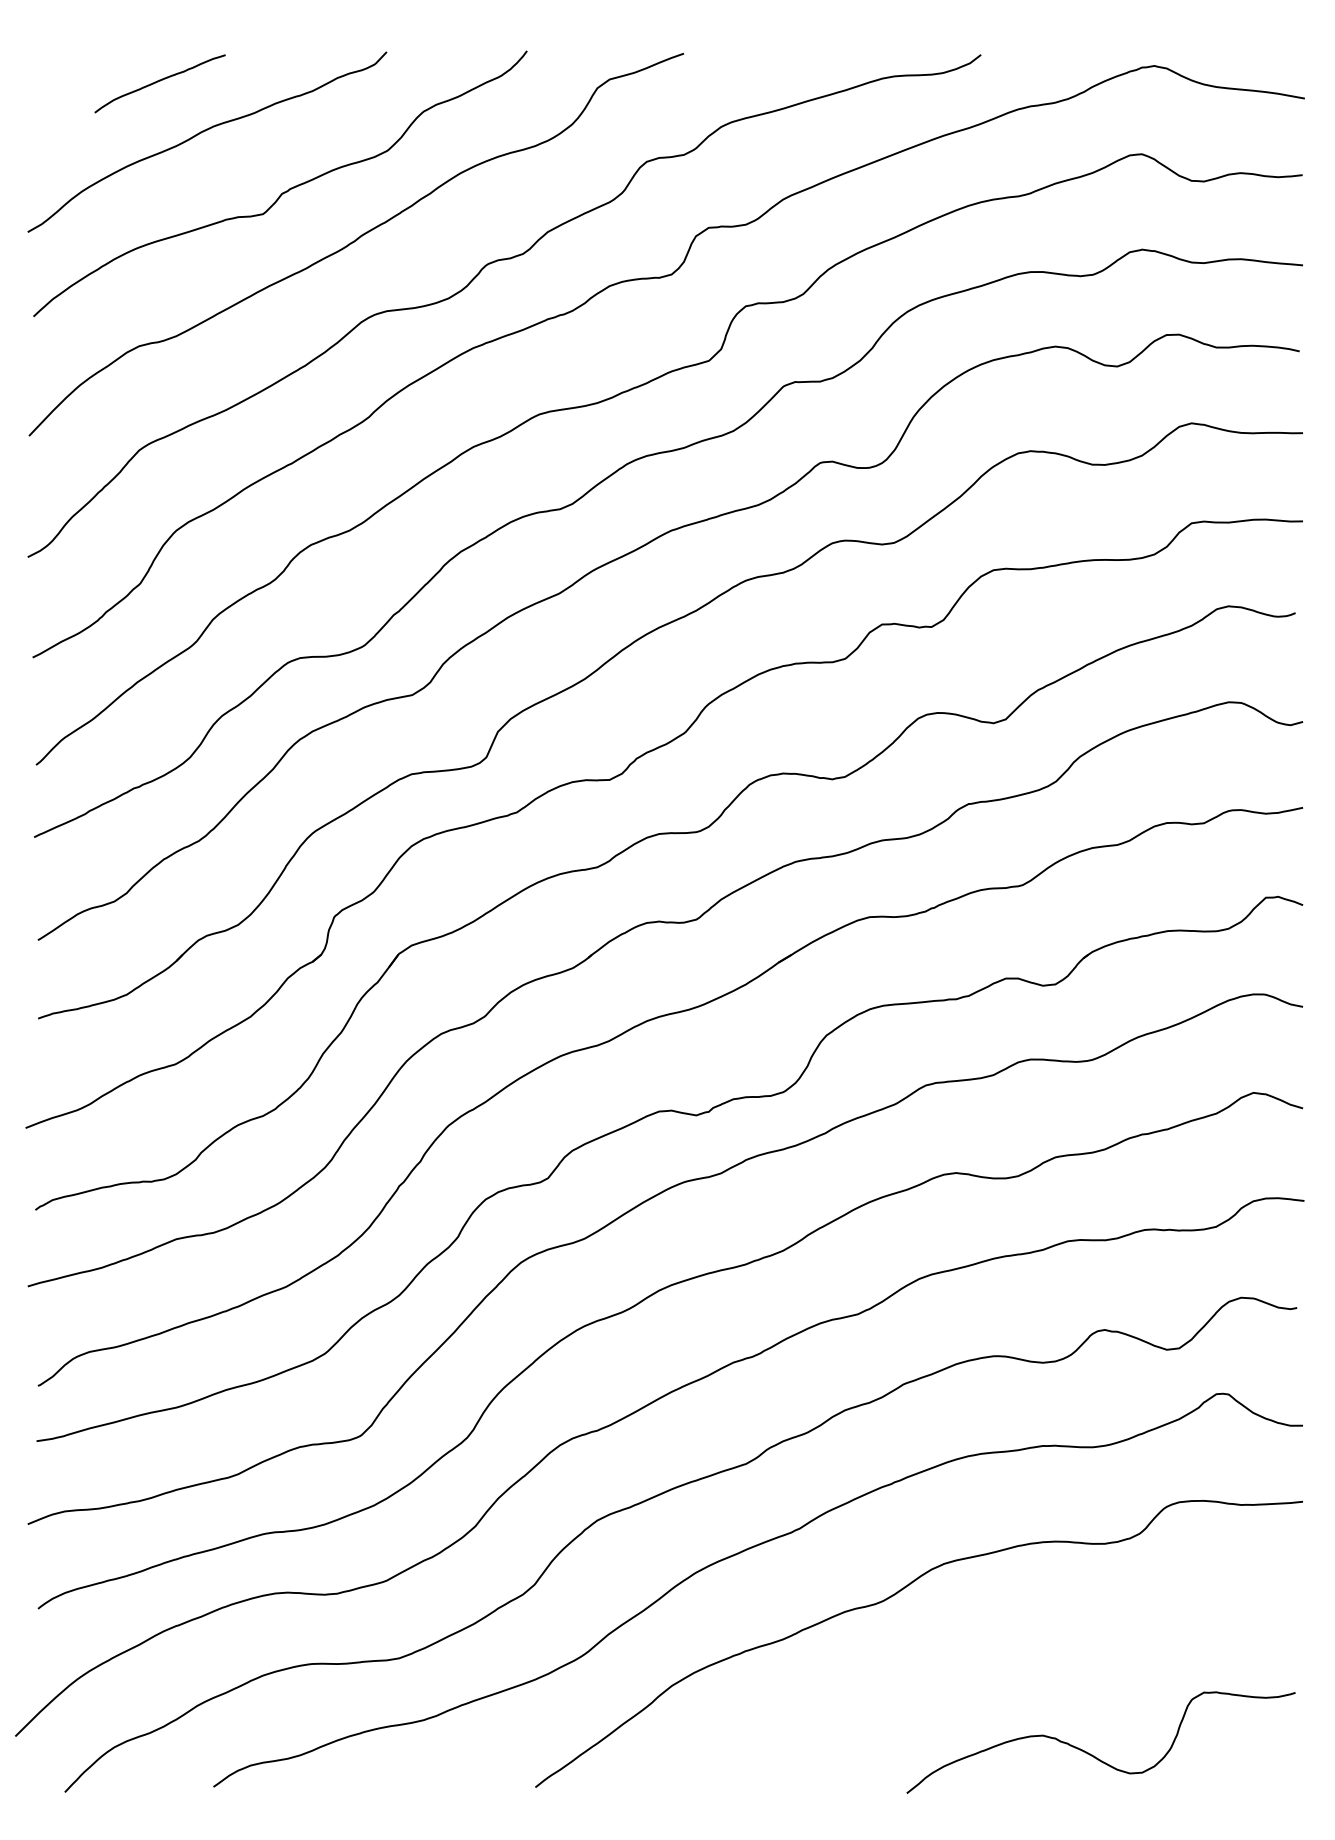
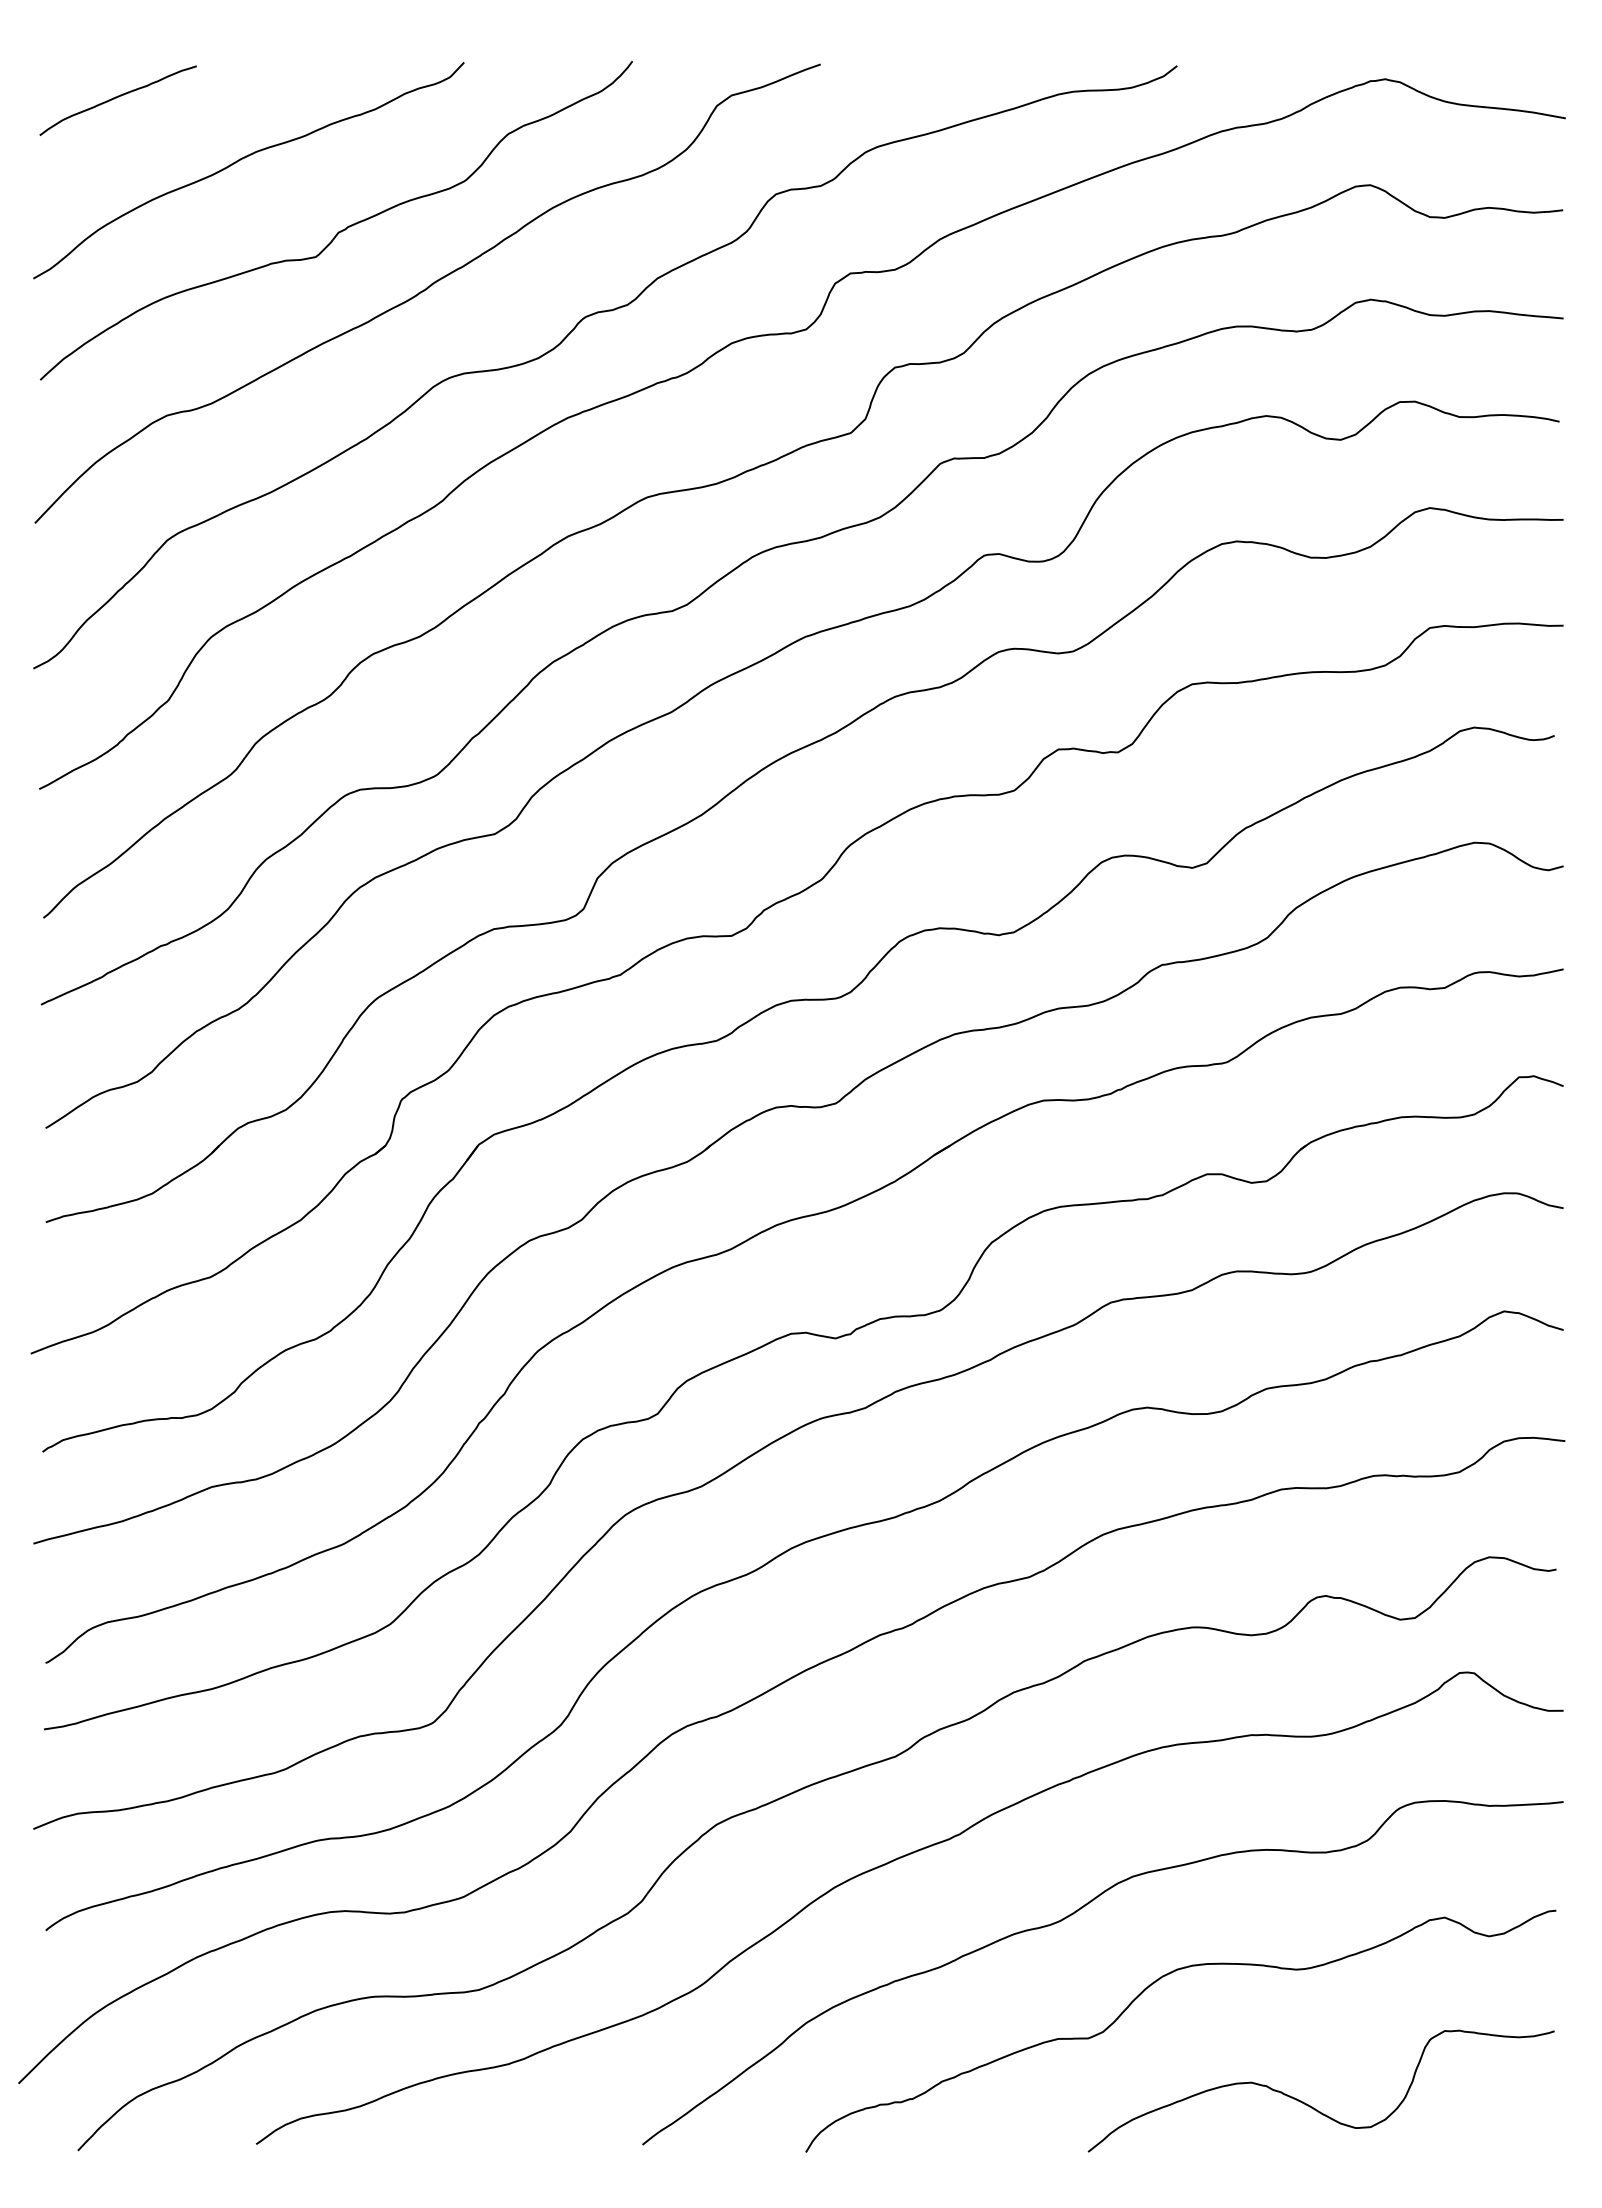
curve: (158, 82) -> (116, 98), moved
curve: (957, 1656) -> (1149, 1987), added

